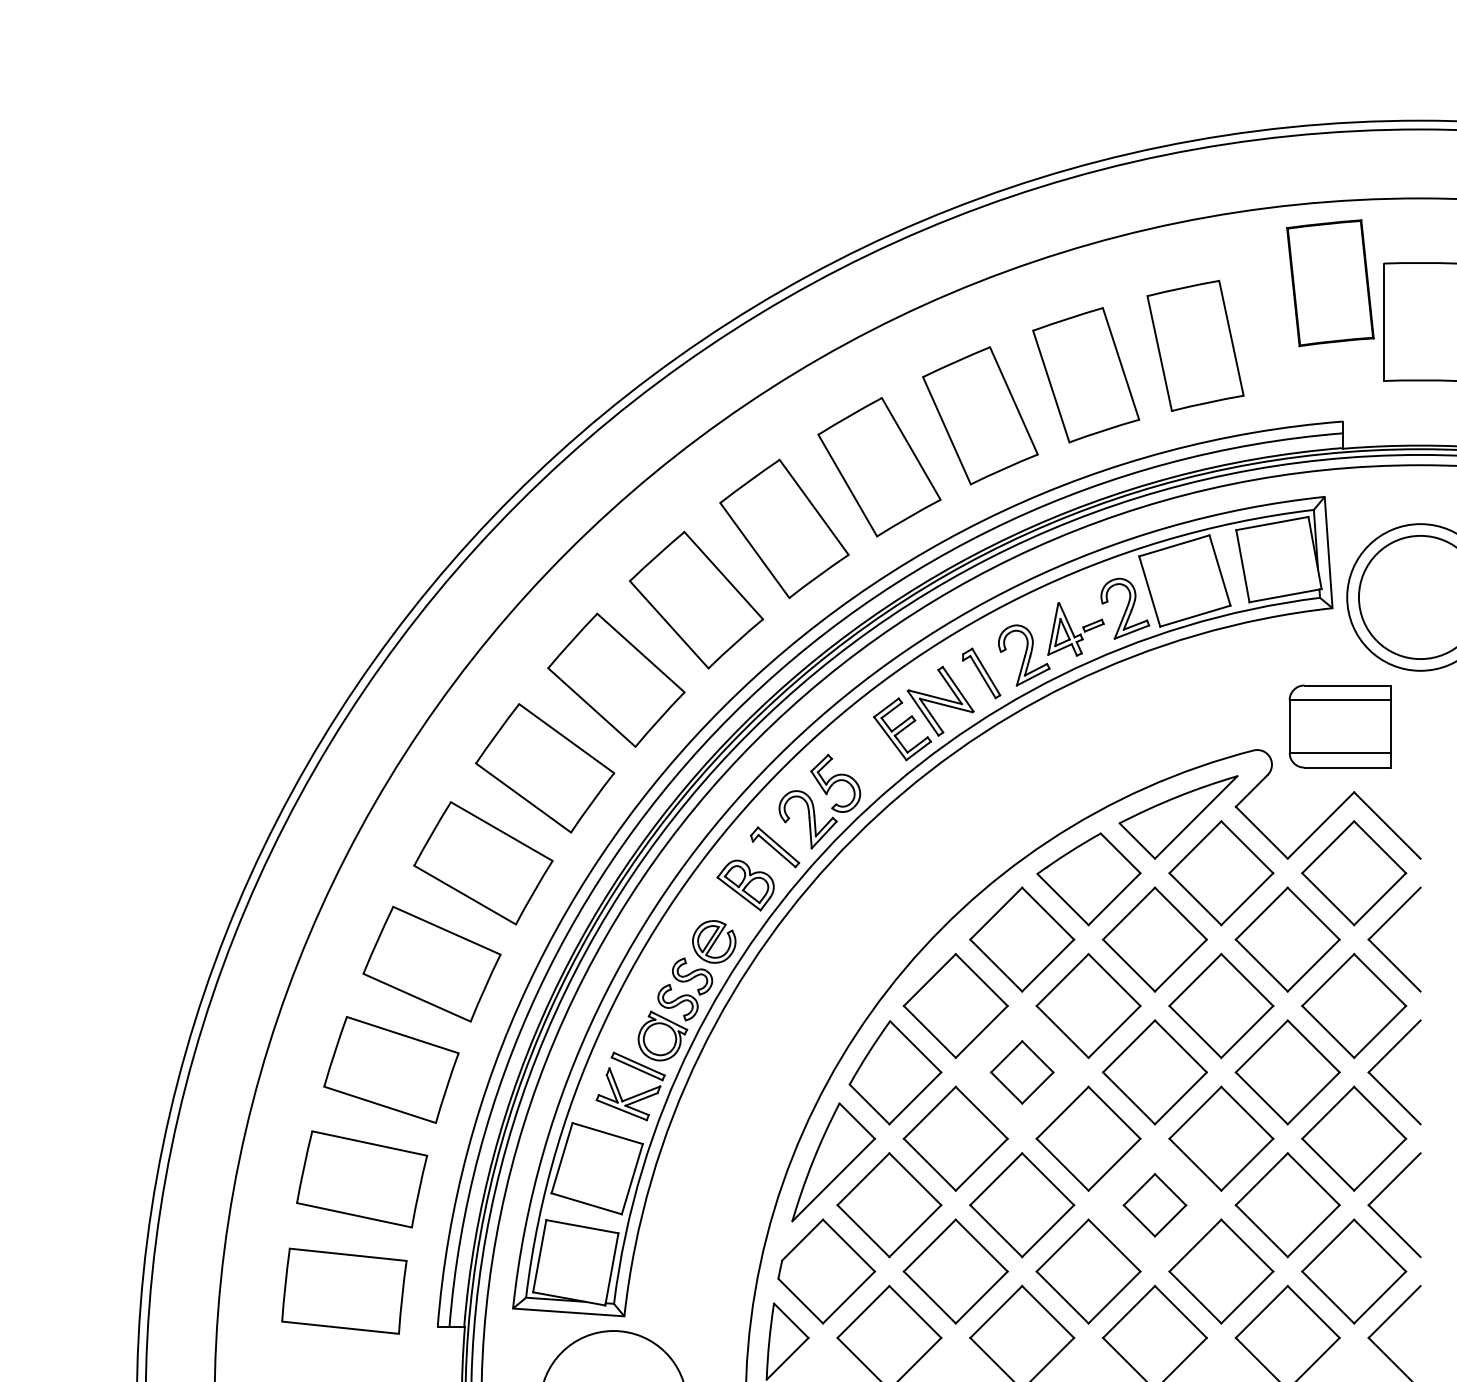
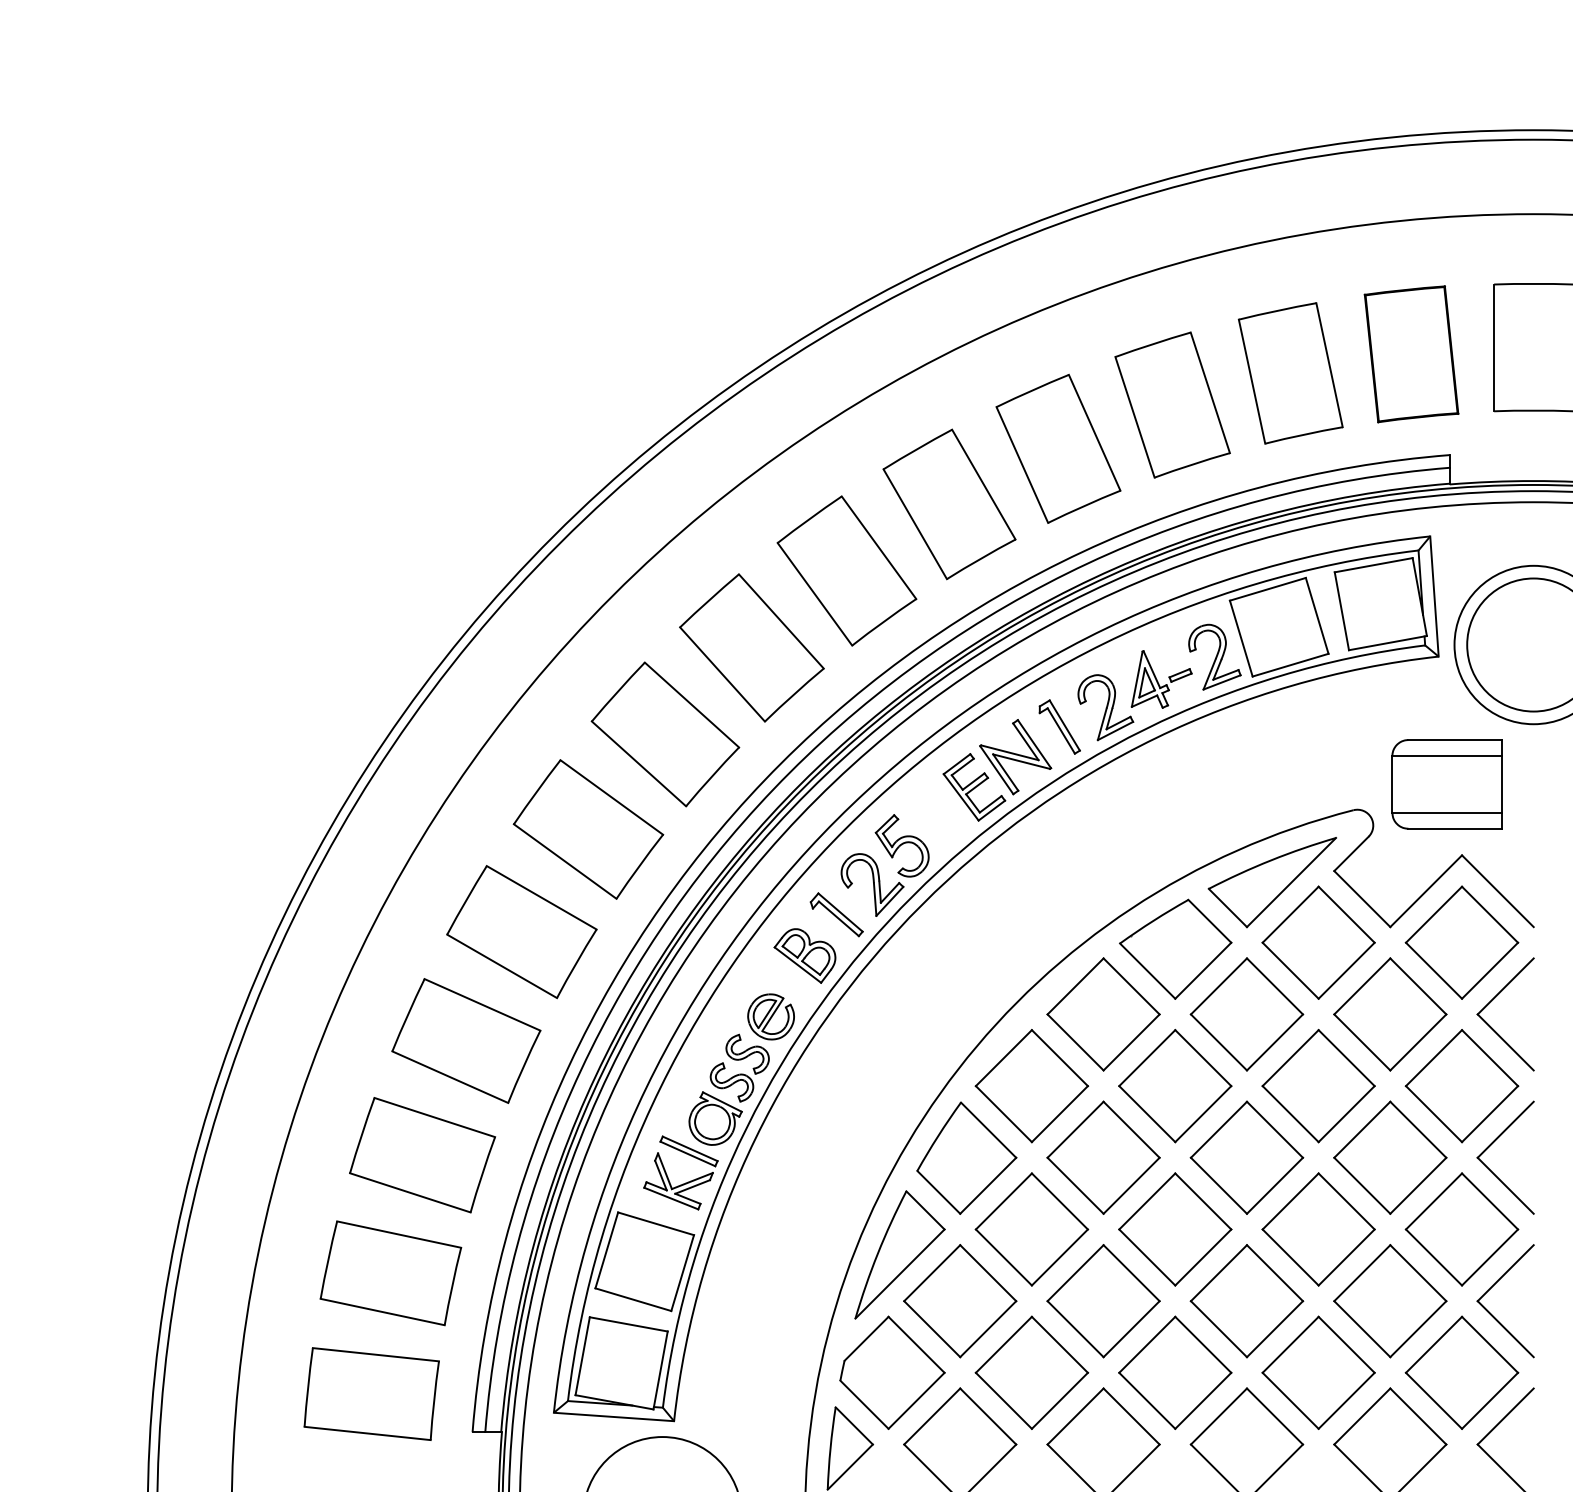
part: (1330, 283) -> (1411, 354), moved
part: (1022, 1072) -> (1103, 1157), size x1.67
part: (1154, 1205) -> (1246, 1301), size x1.67

